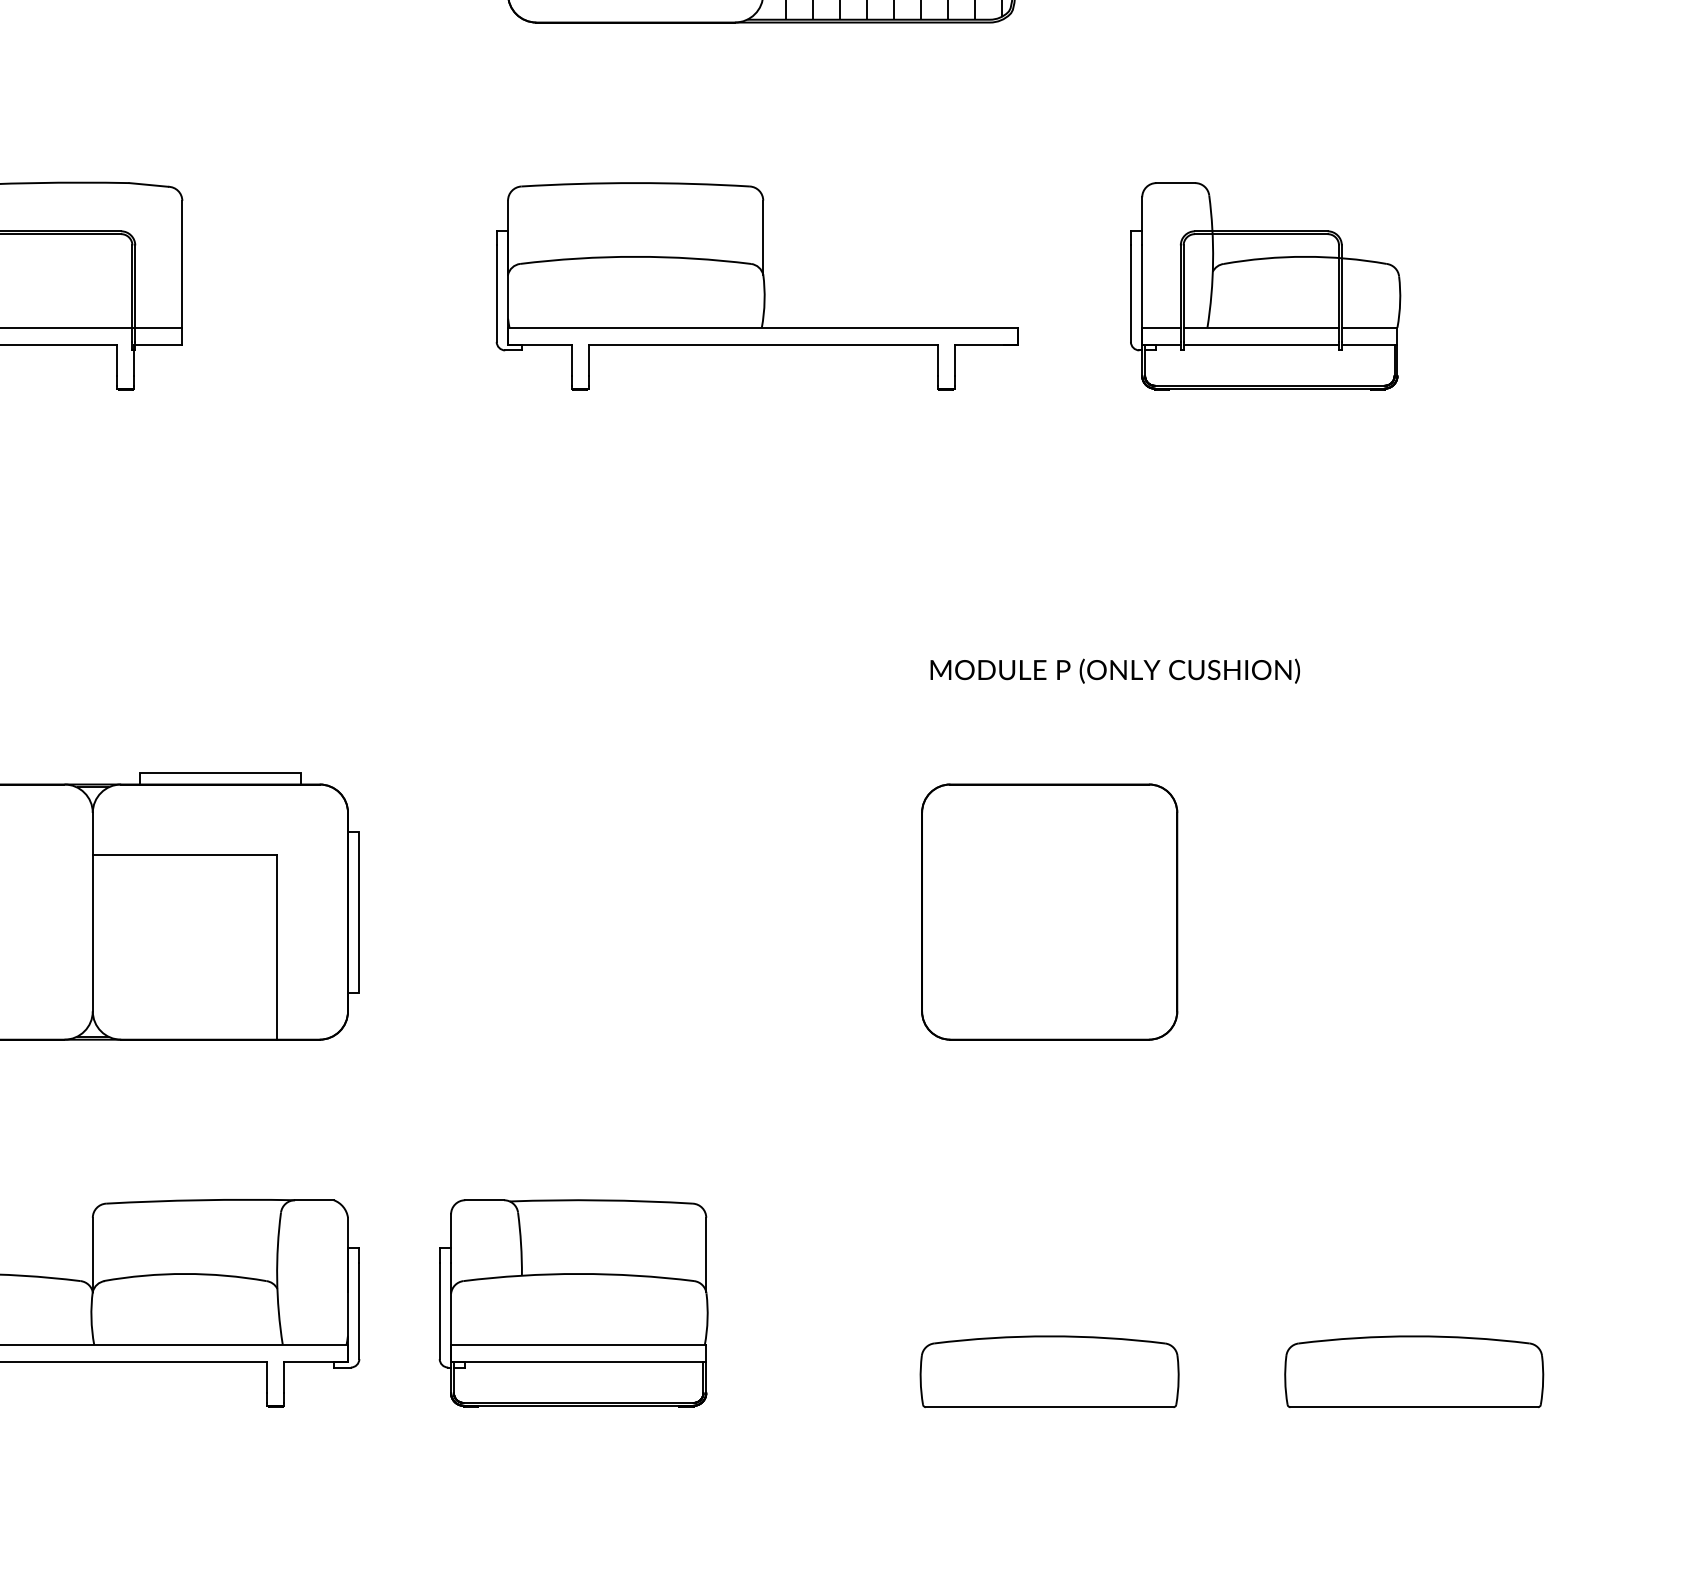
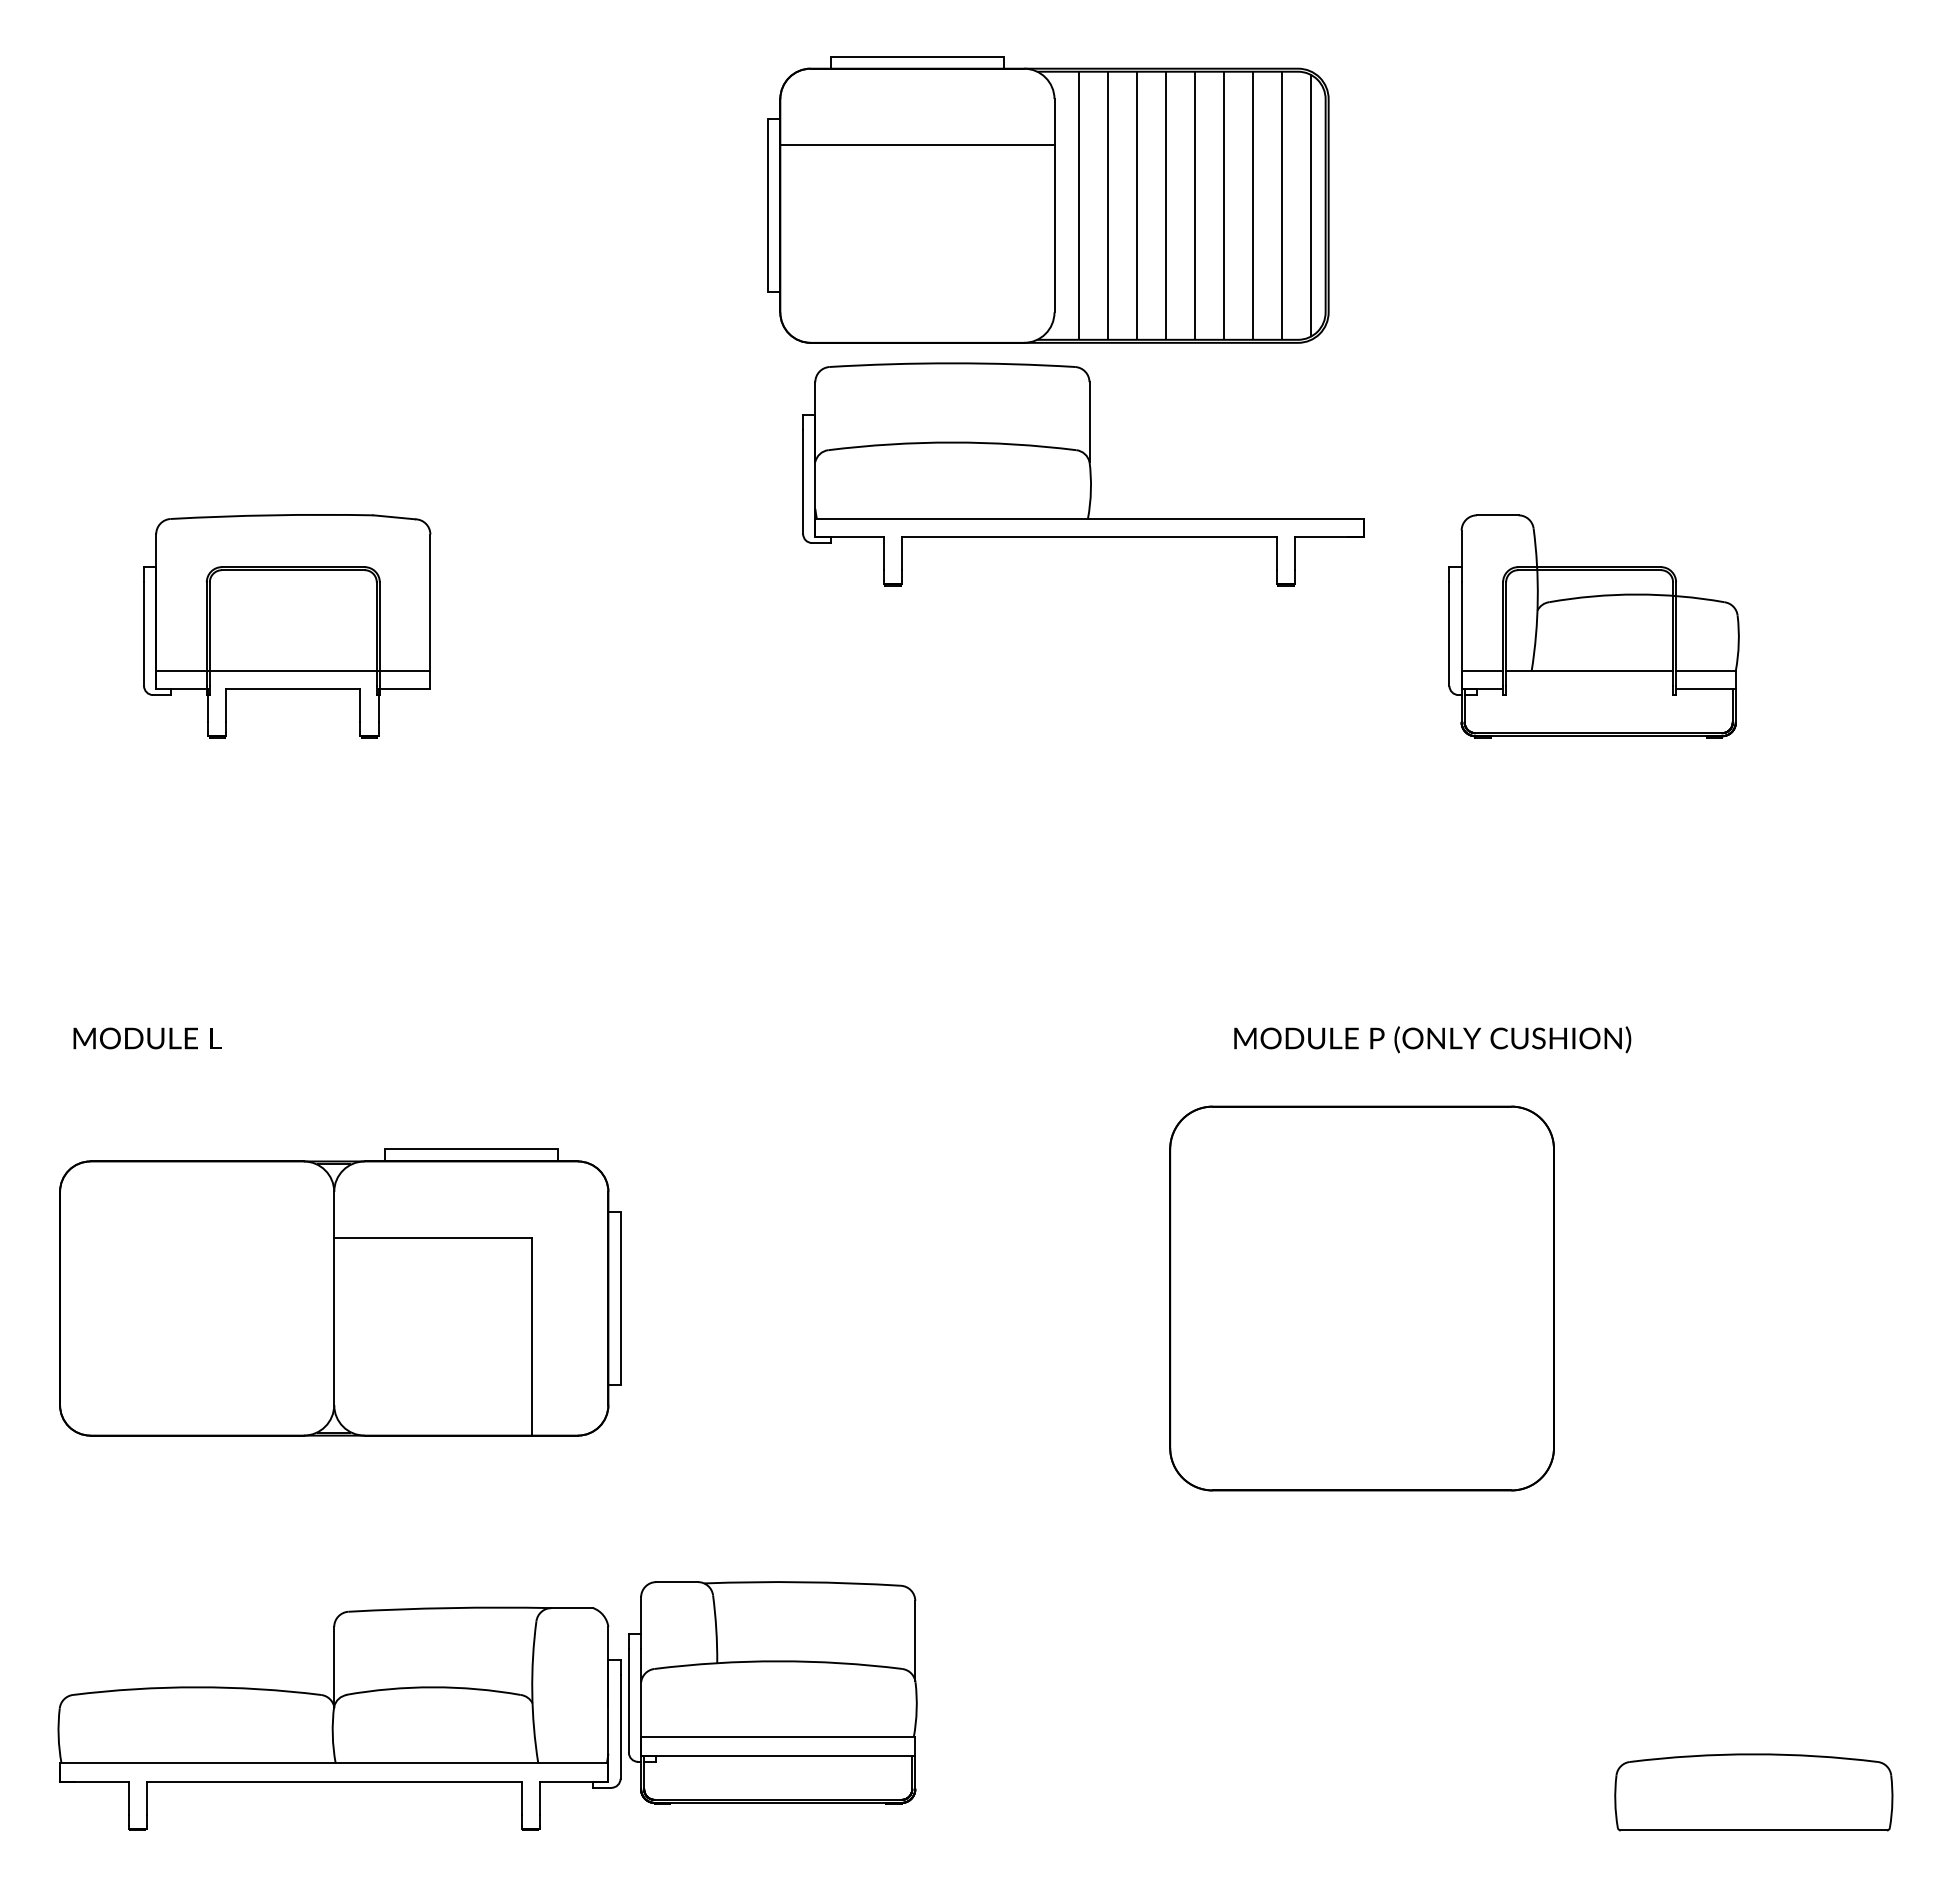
part: (757, 286) -> (1083, 474), moved
line: (1261, 344) -> (1589, 688), removed
part: (1049, 912) -> (1362, 1298), size x1.4
part: (573, 1303) -> (772, 1692), moved
part: (1049, 1371) -> (1361, 1792), removed

